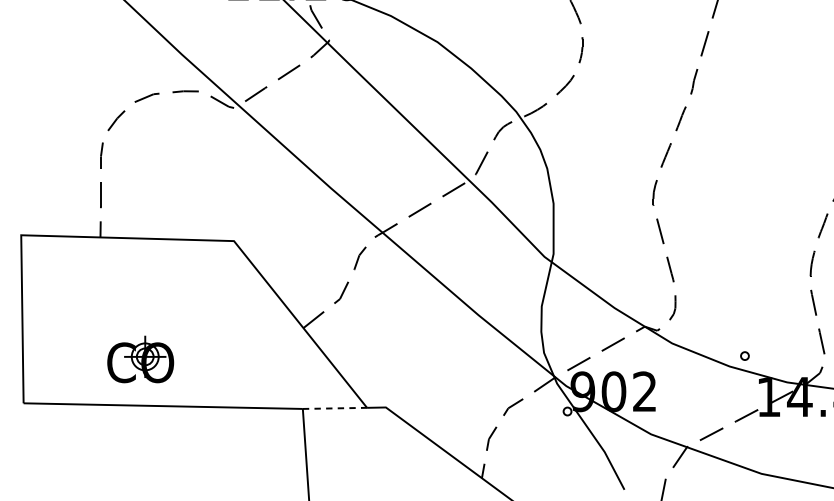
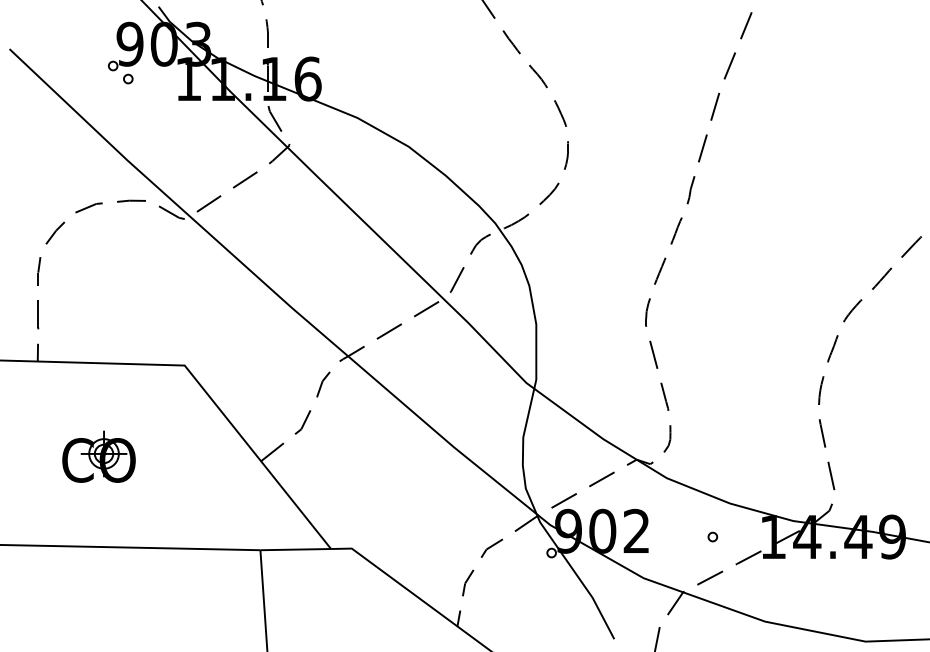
part: (744, 355) -> (712, 536), moved
part: (140, 359) -> (98, 456), moved
line: (335, 408) -> (296, 549), dashed -> solid

